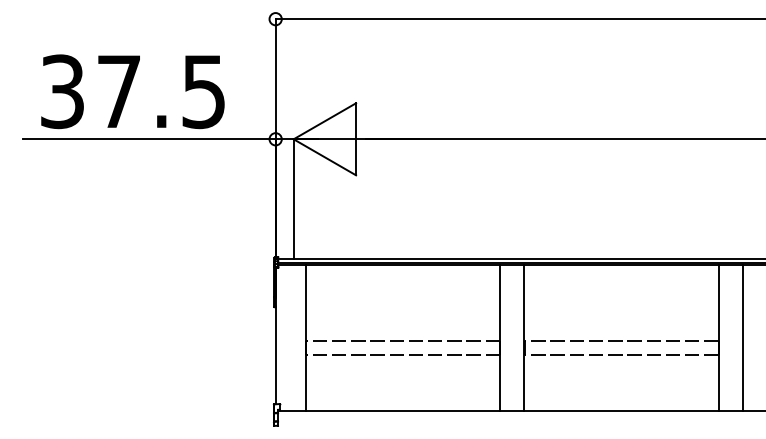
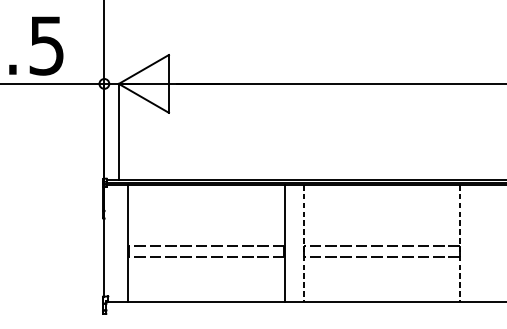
line: (524, 338) -> (304, 243), solid -> dashed
line: (718, 338) -> (459, 243), solid -> dashed
line: (742, 338) -> (479, 243), removed

